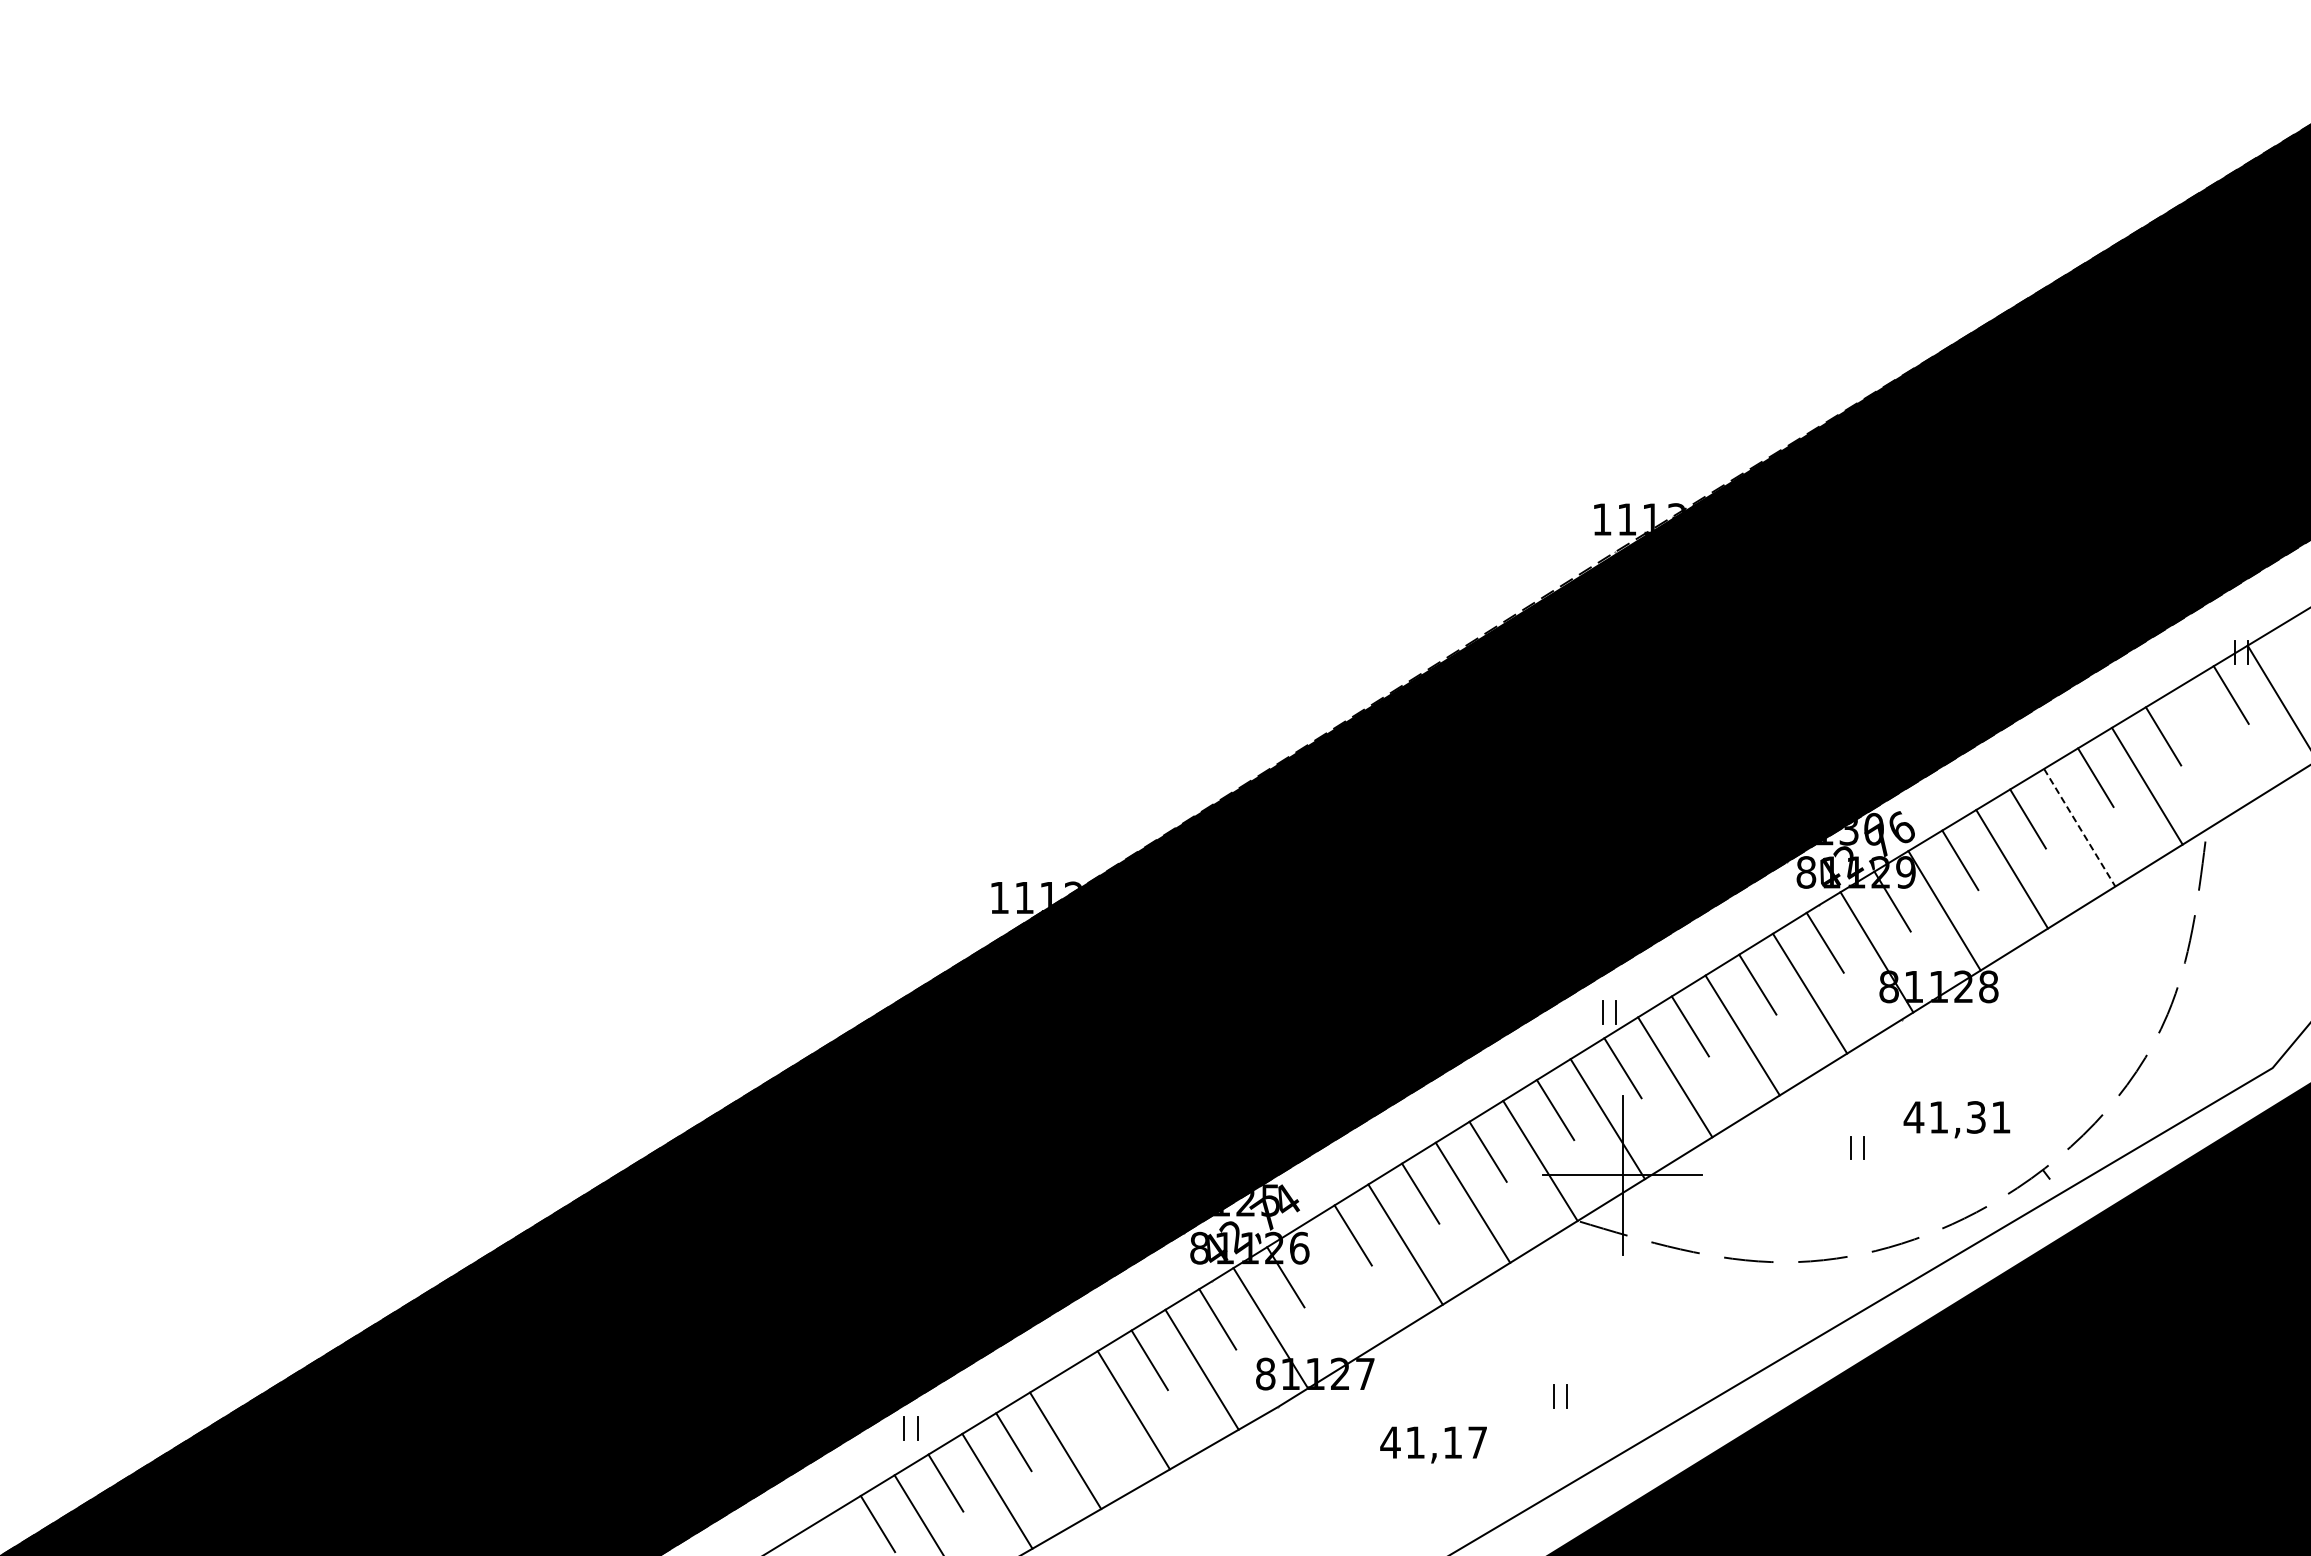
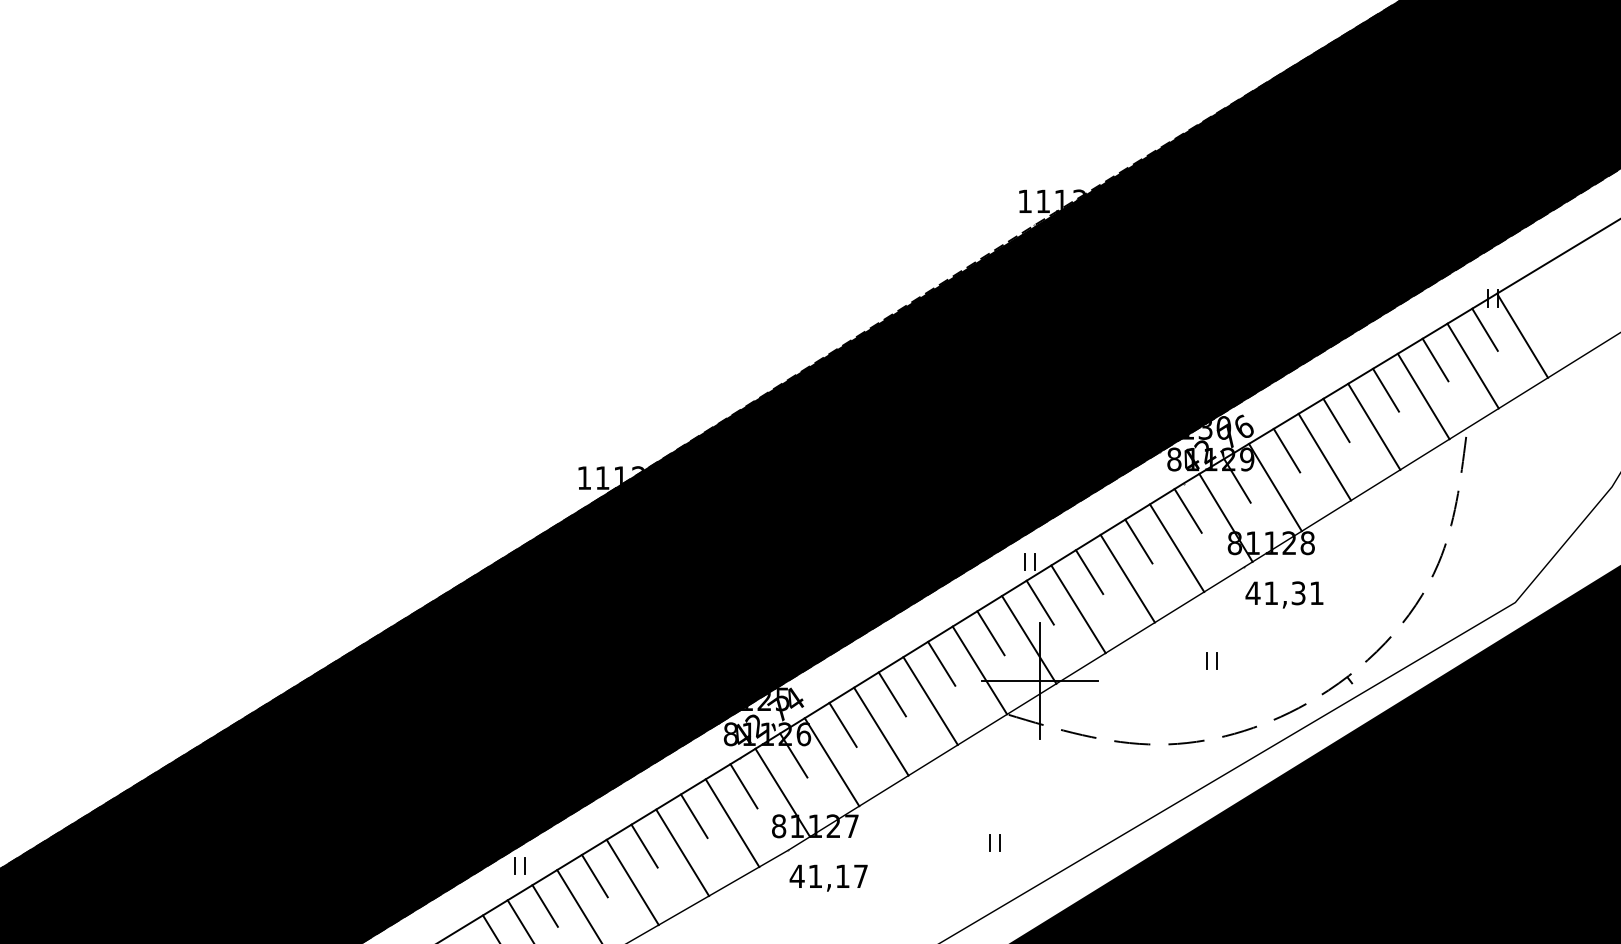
line: (2214, 744) -> (1472, 365), added
line: (2079, 827) -> (1374, 426), dashed -> solid
text: (1956, 1119) -> (1284, 594), moved
line: (1337, 1286) -> (831, 762), added
line: (1081, 1400) -> (644, 845), added
text: (1433, 1444) -> (828, 877), moved

